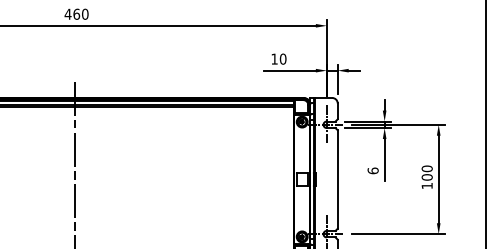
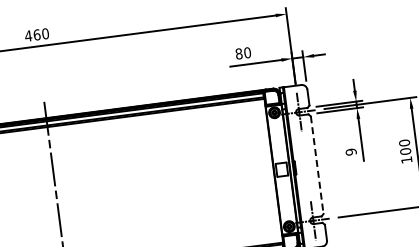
text: (274, 58) -> (238, 53), 10 -> 80
text: (372, 170) -> (350, 151), 6 -> 9
line: (337, 179) -> (316, 165), solid -> dashed

